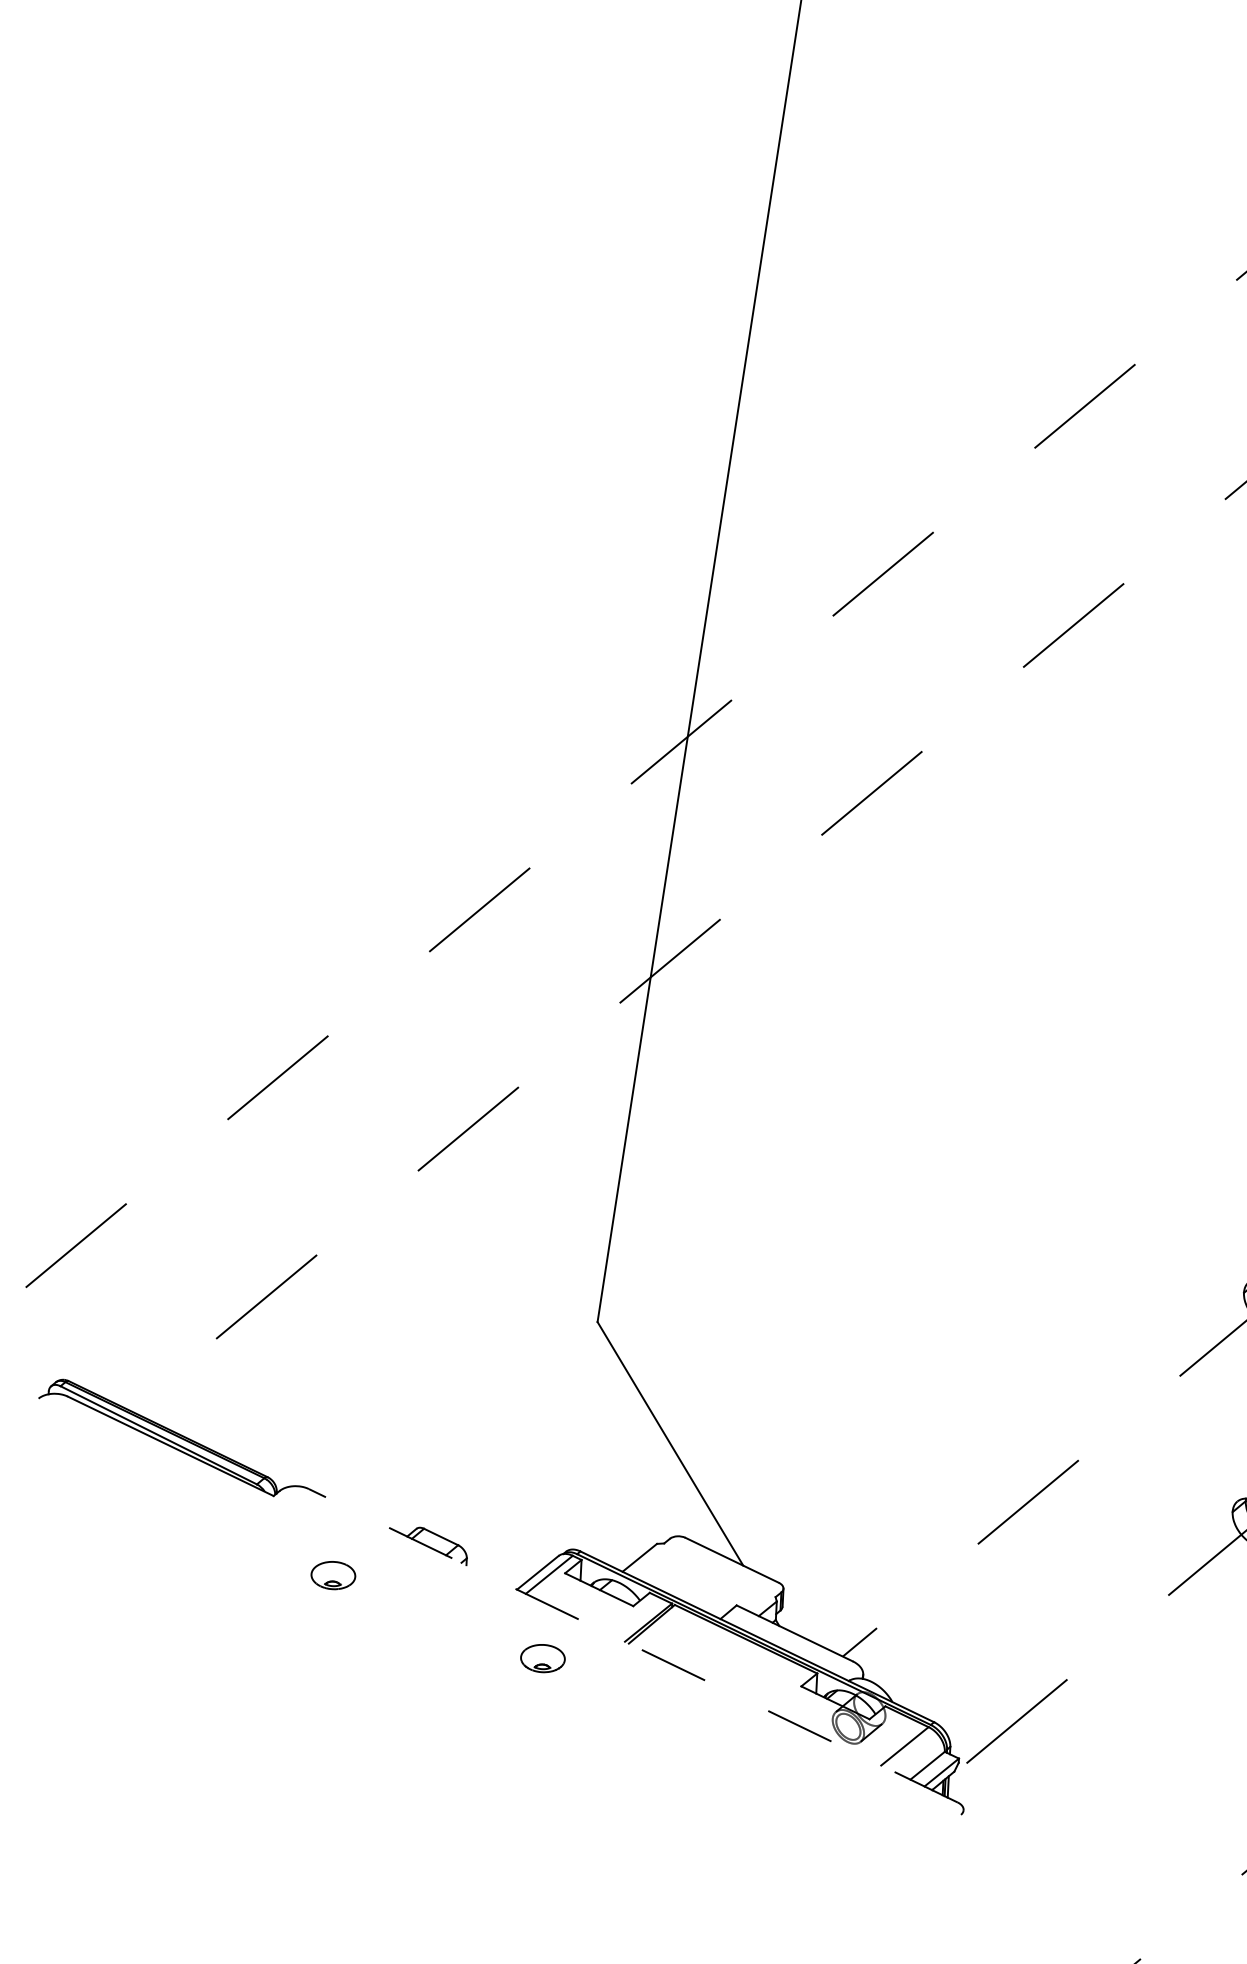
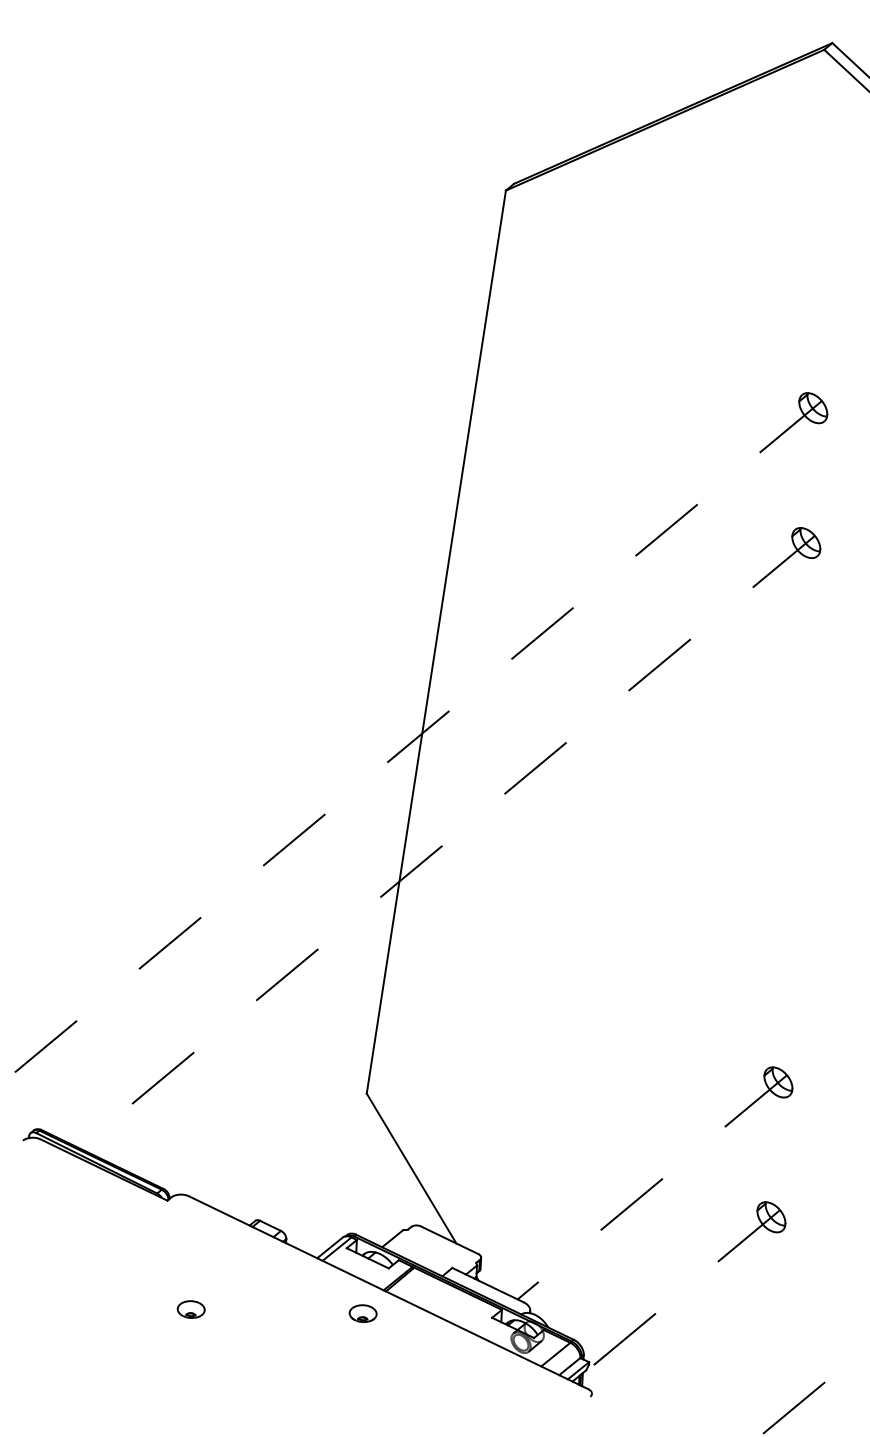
part: (332, 1575) -> (190, 1309), moved
line: (632, 1645) -> (388, 1292), dashed -> solid
part: (541, 1658) -> (362, 1313), moved

